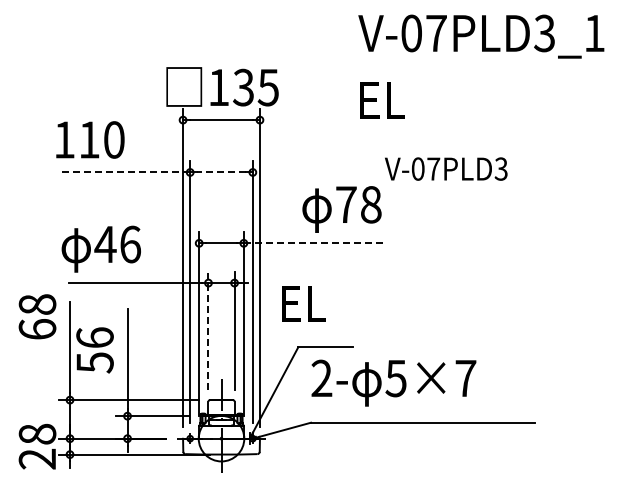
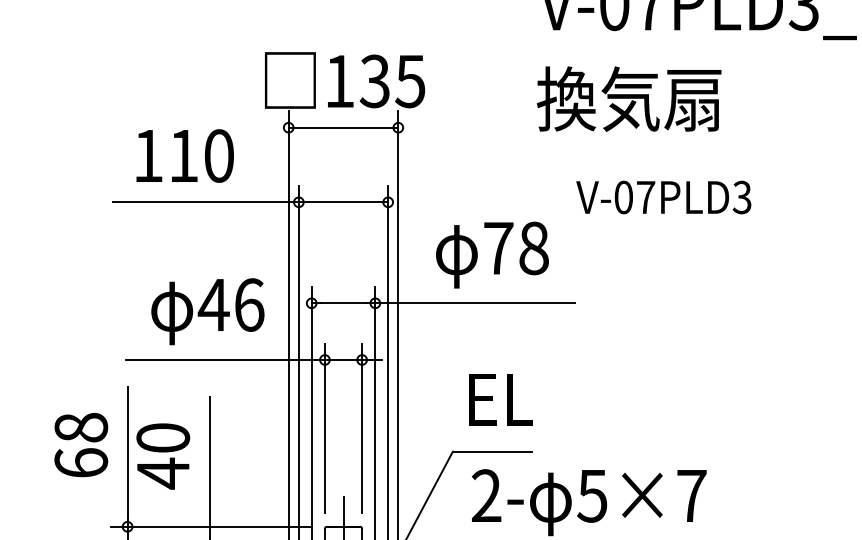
text: (421, 99) -> (628, 98), EL -> 換気扇
text: (90, 139) -> (185, 155), moved
line: (124, 172) -> (205, 202), dashed -> solid
line: (221, 172) -> (343, 202), dashed -> solid
text: (341, 209) -> (491, 255), moved
line: (314, 243) -> (476, 303), dashed -> solid
text: (100, 248) -> (206, 310), moved
text: (303, 303) -> (500, 399), moved
text: (37, 316) -> (81, 444), moved
line: (208, 330) -> (324, 427), dashed -> solid
text: (94, 350) -> (162, 456), 56 -> 40

